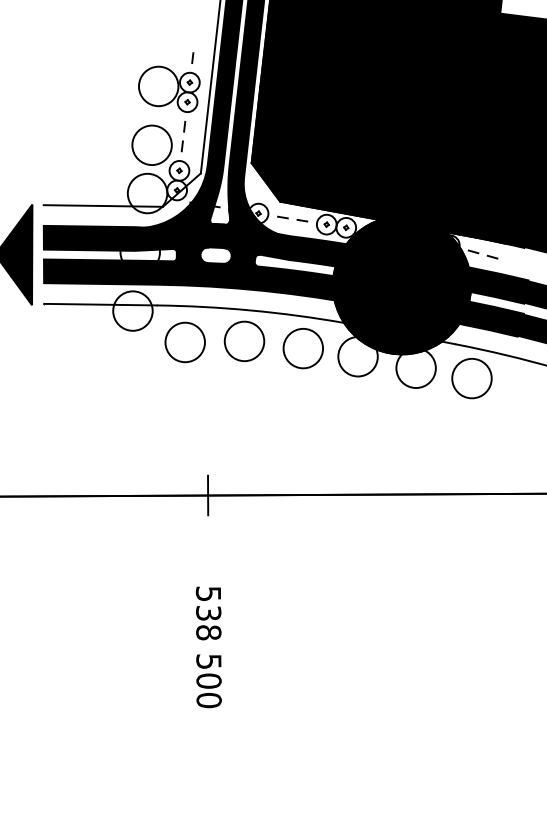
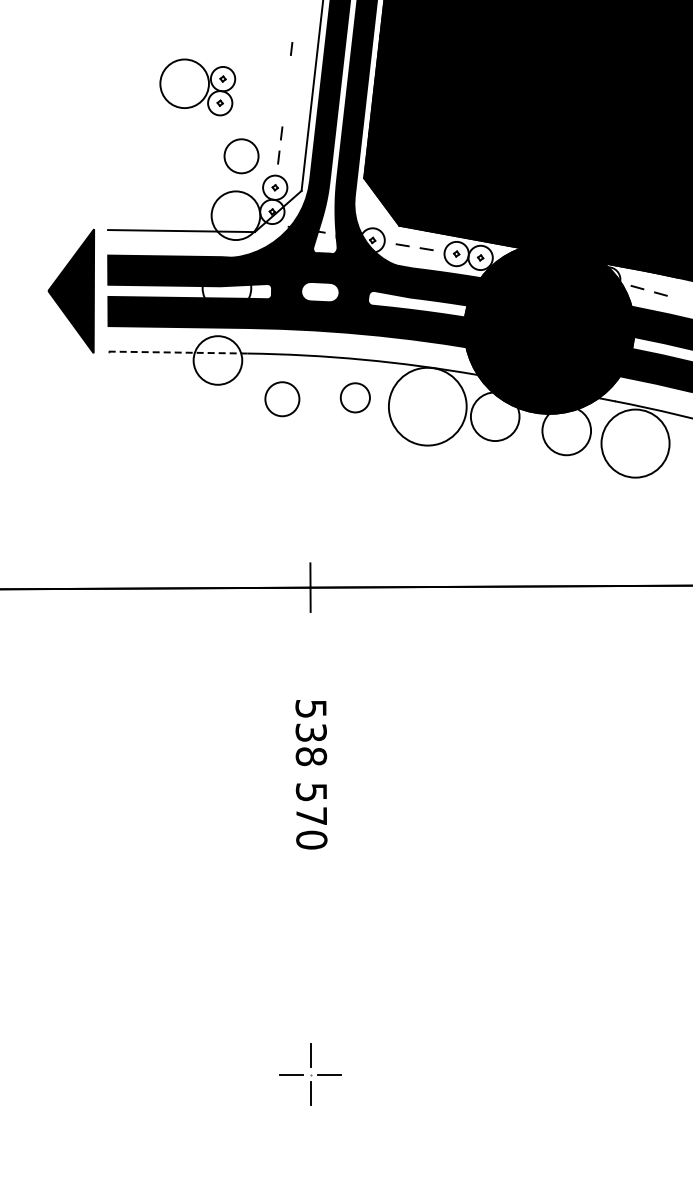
part: (169, 89) -> (197, 87), moved
circle: (152, 145) -> (241, 156), size x0.7
line: (100, 304) -> (178, 352), solid -> dashed
circle: (244, 341) -> (355, 397), size x0.6
circle: (185, 342) -> (282, 399), size x0.7
circle: (303, 348) -> (427, 406), size x1.6
circle: (471, 378) -> (635, 443), size x1.4
text: (208, 680) -> (311, 815), 500 -> 570

